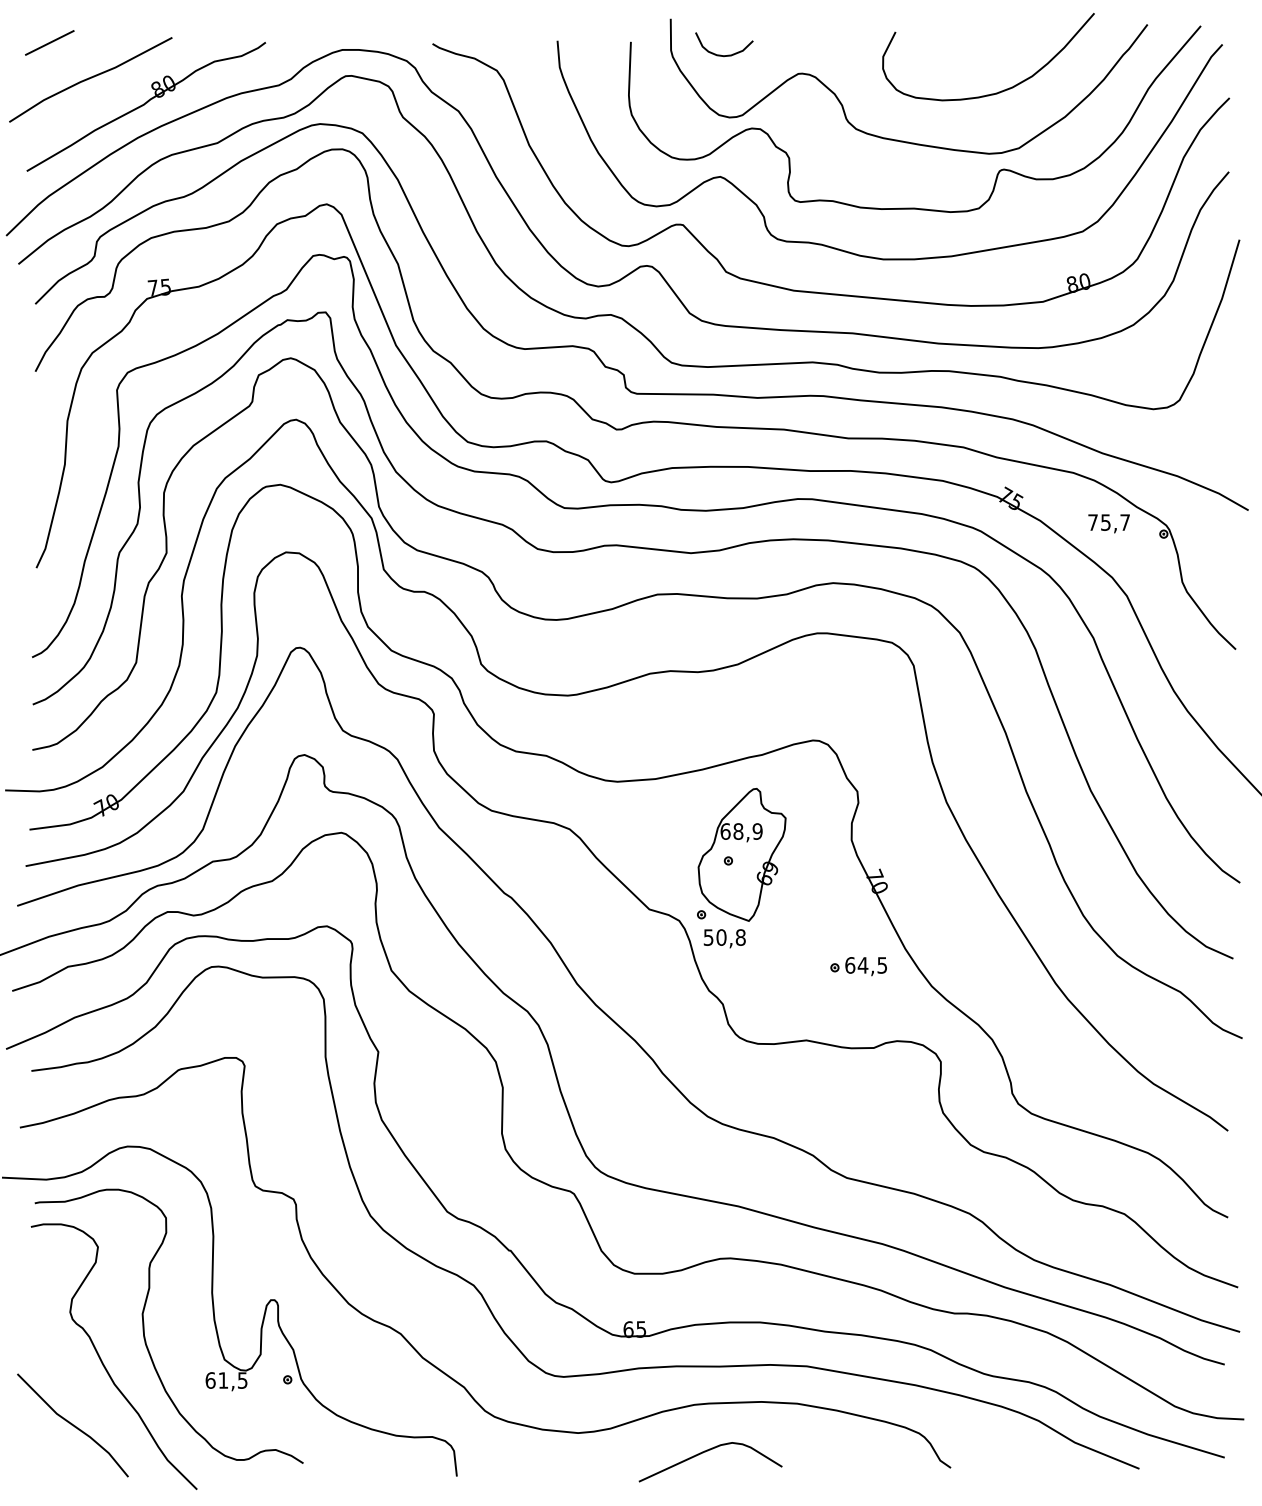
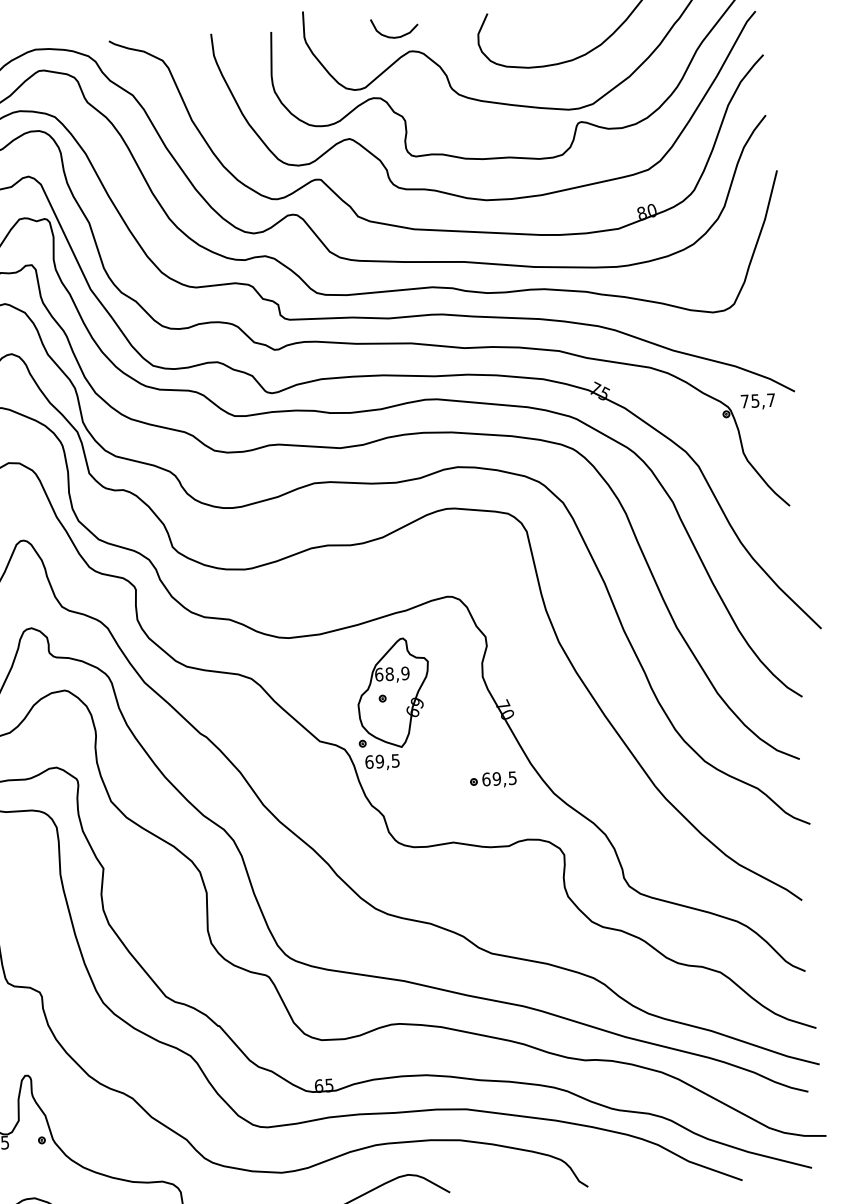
curve: (720, 54) -> (391, 36), moved
text: (1108, 523) -> (757, 401), moved
text: (724, 937) -> (382, 761), 50,8 -> 69,5
text: (862, 965) -> (496, 779), 64,5 -> 69,5

